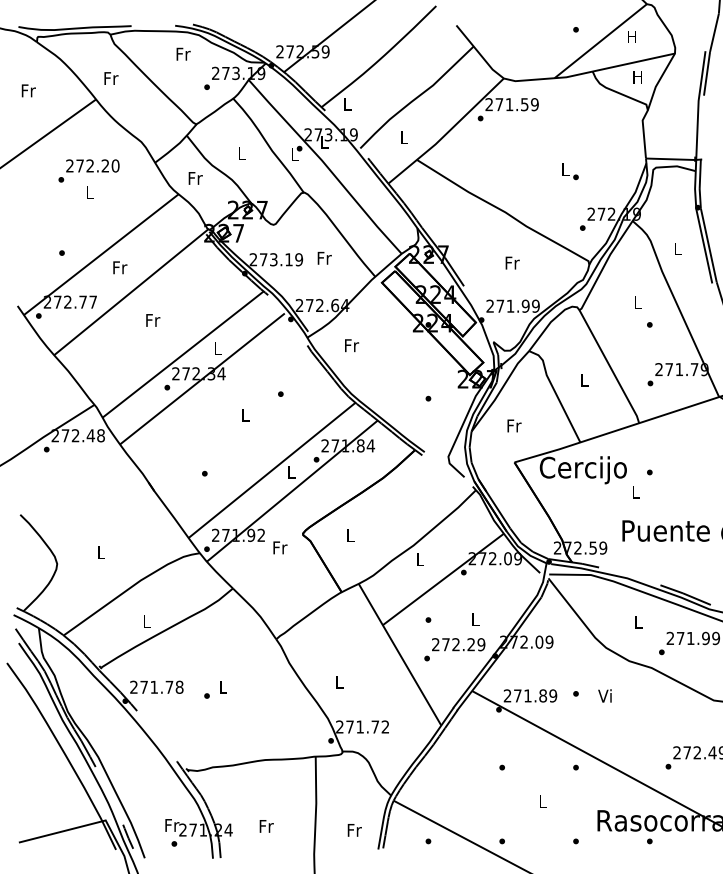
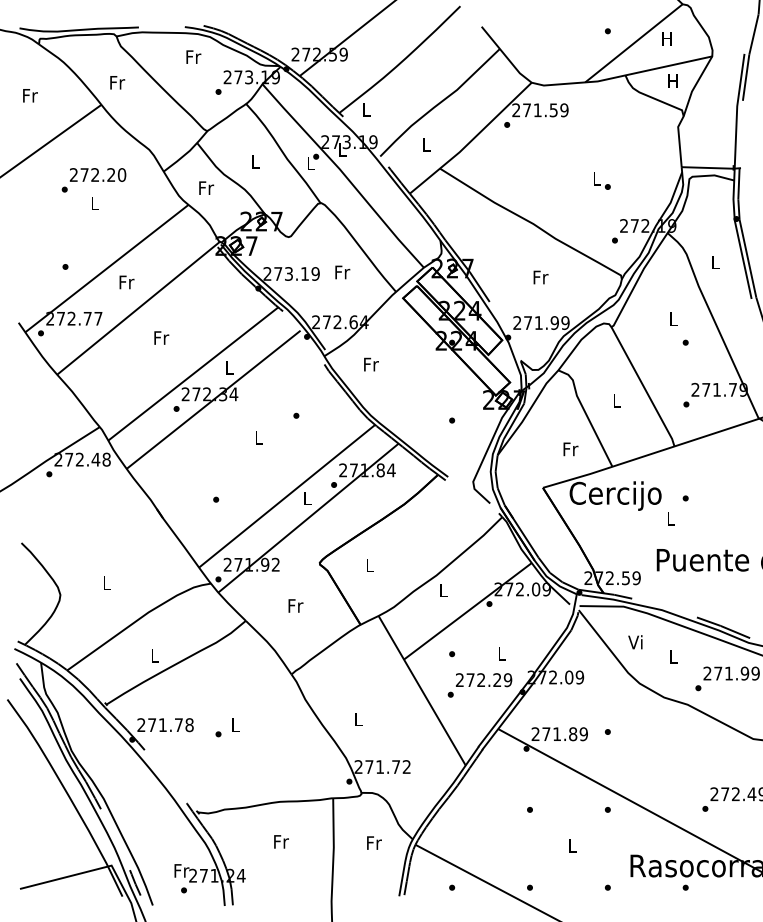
text: (514, 426) -> (570, 449), moved
text: (279, 547) -> (295, 605), moved
text: (605, 696) -> (635, 642), moved
text: (266, 826) -> (281, 841), moved
text: (354, 829) -> (374, 842), moved

